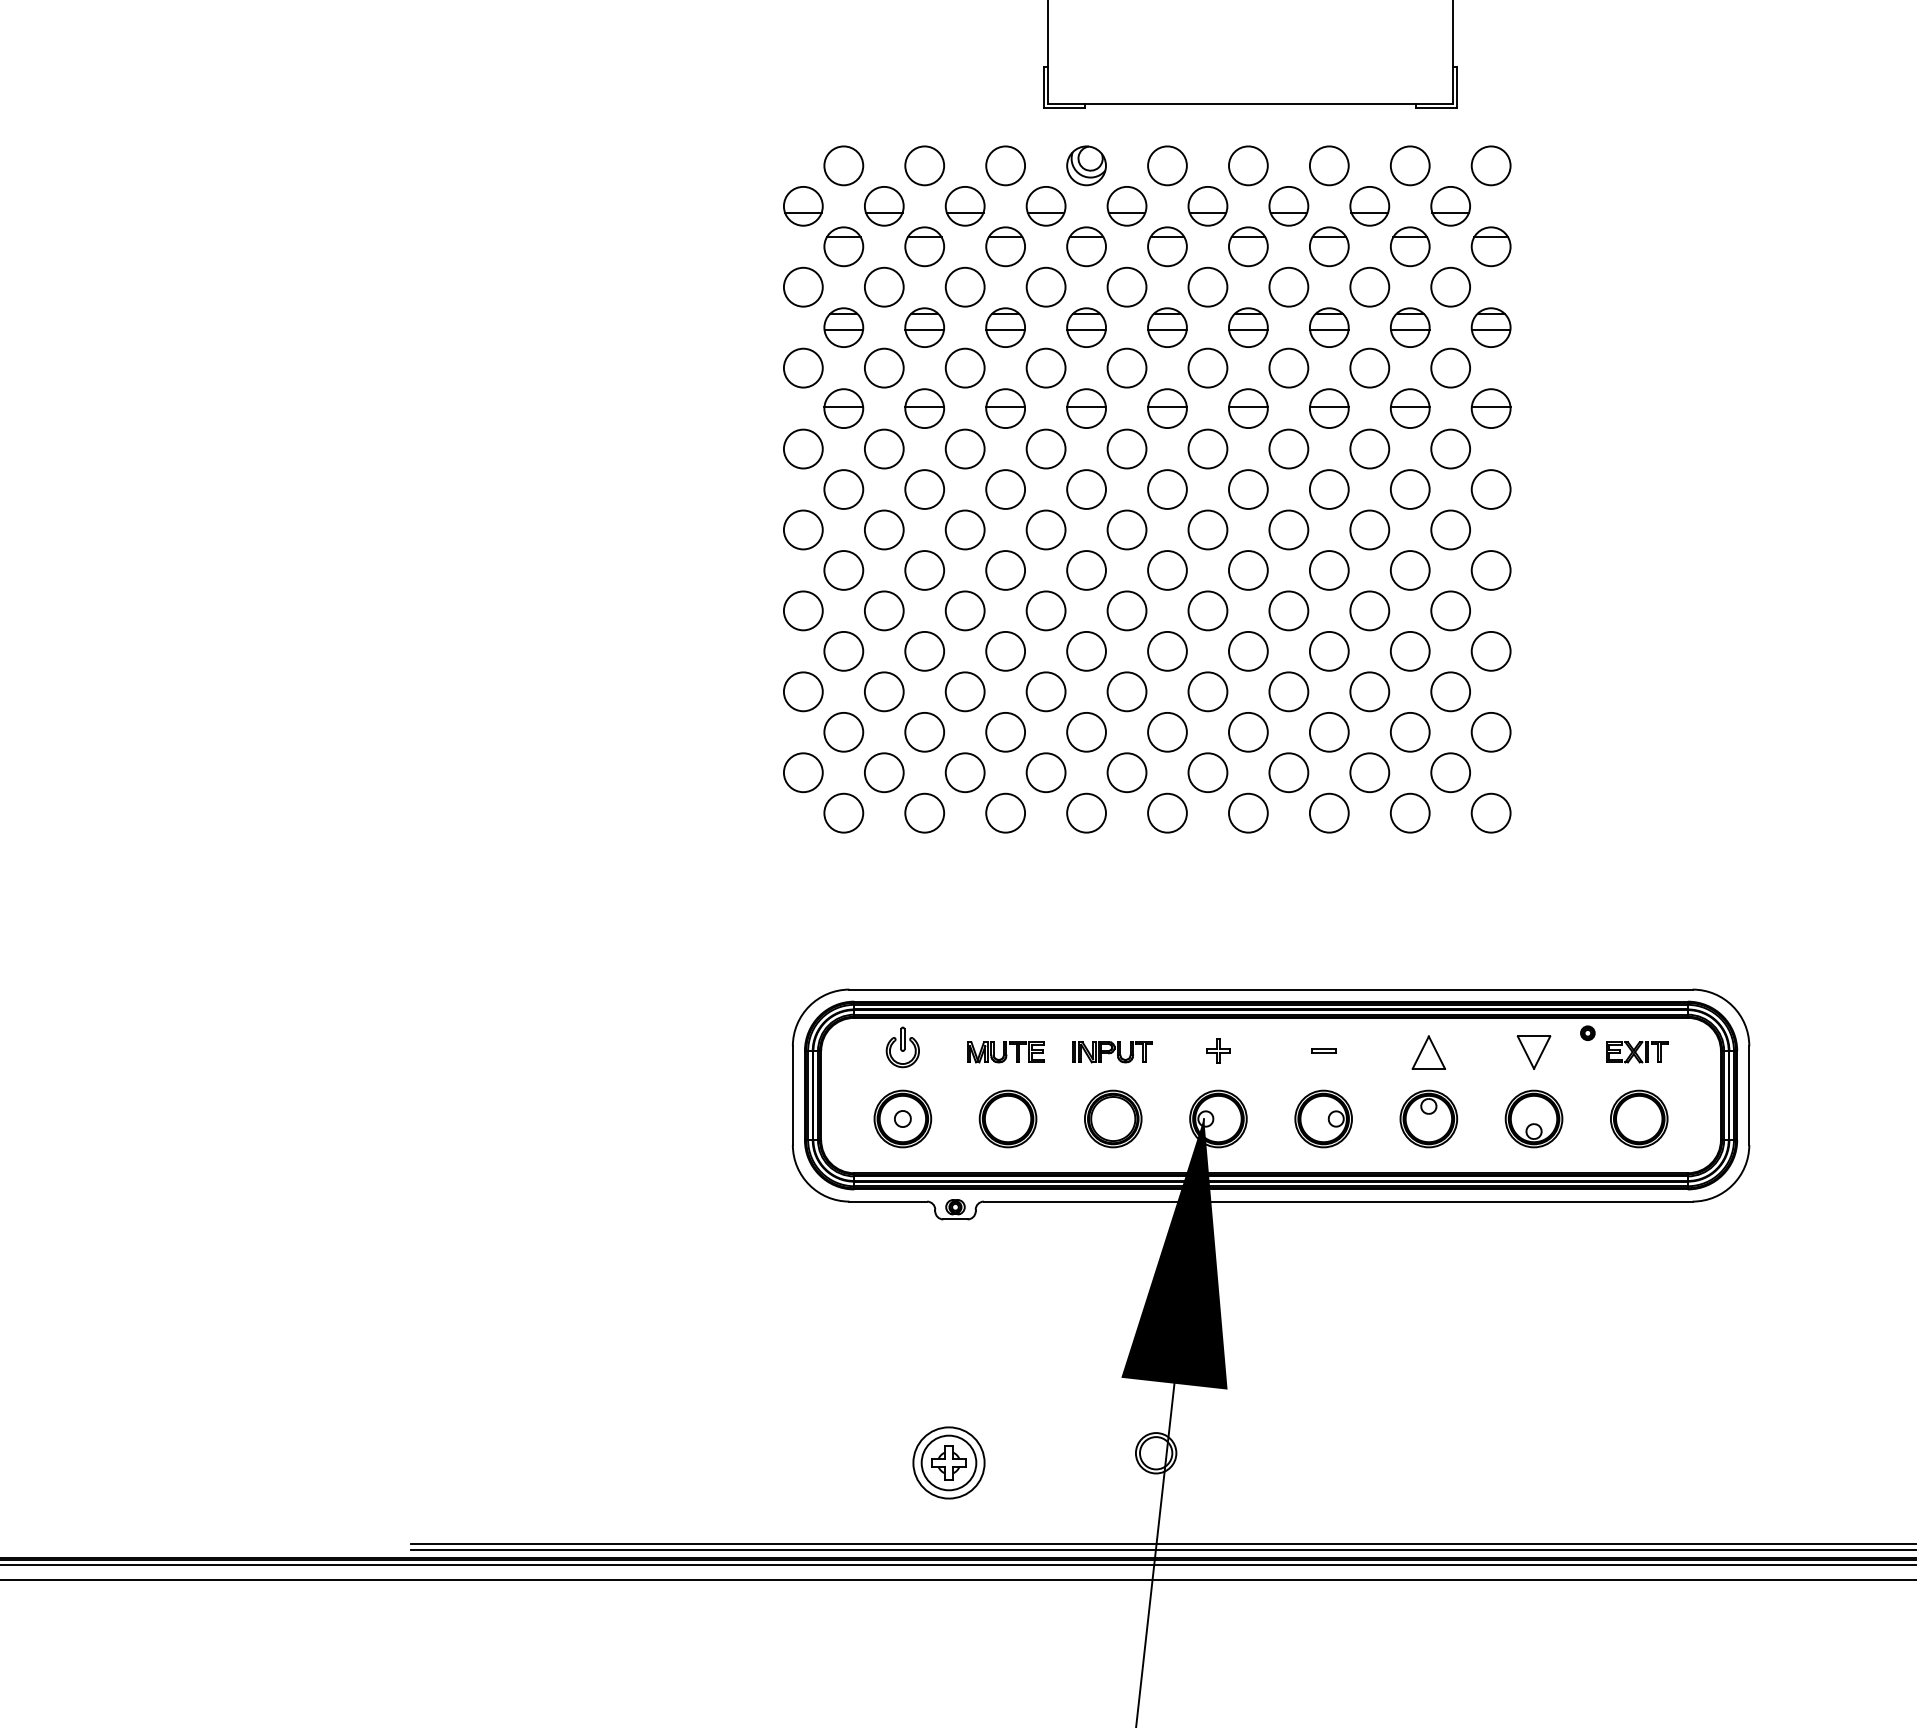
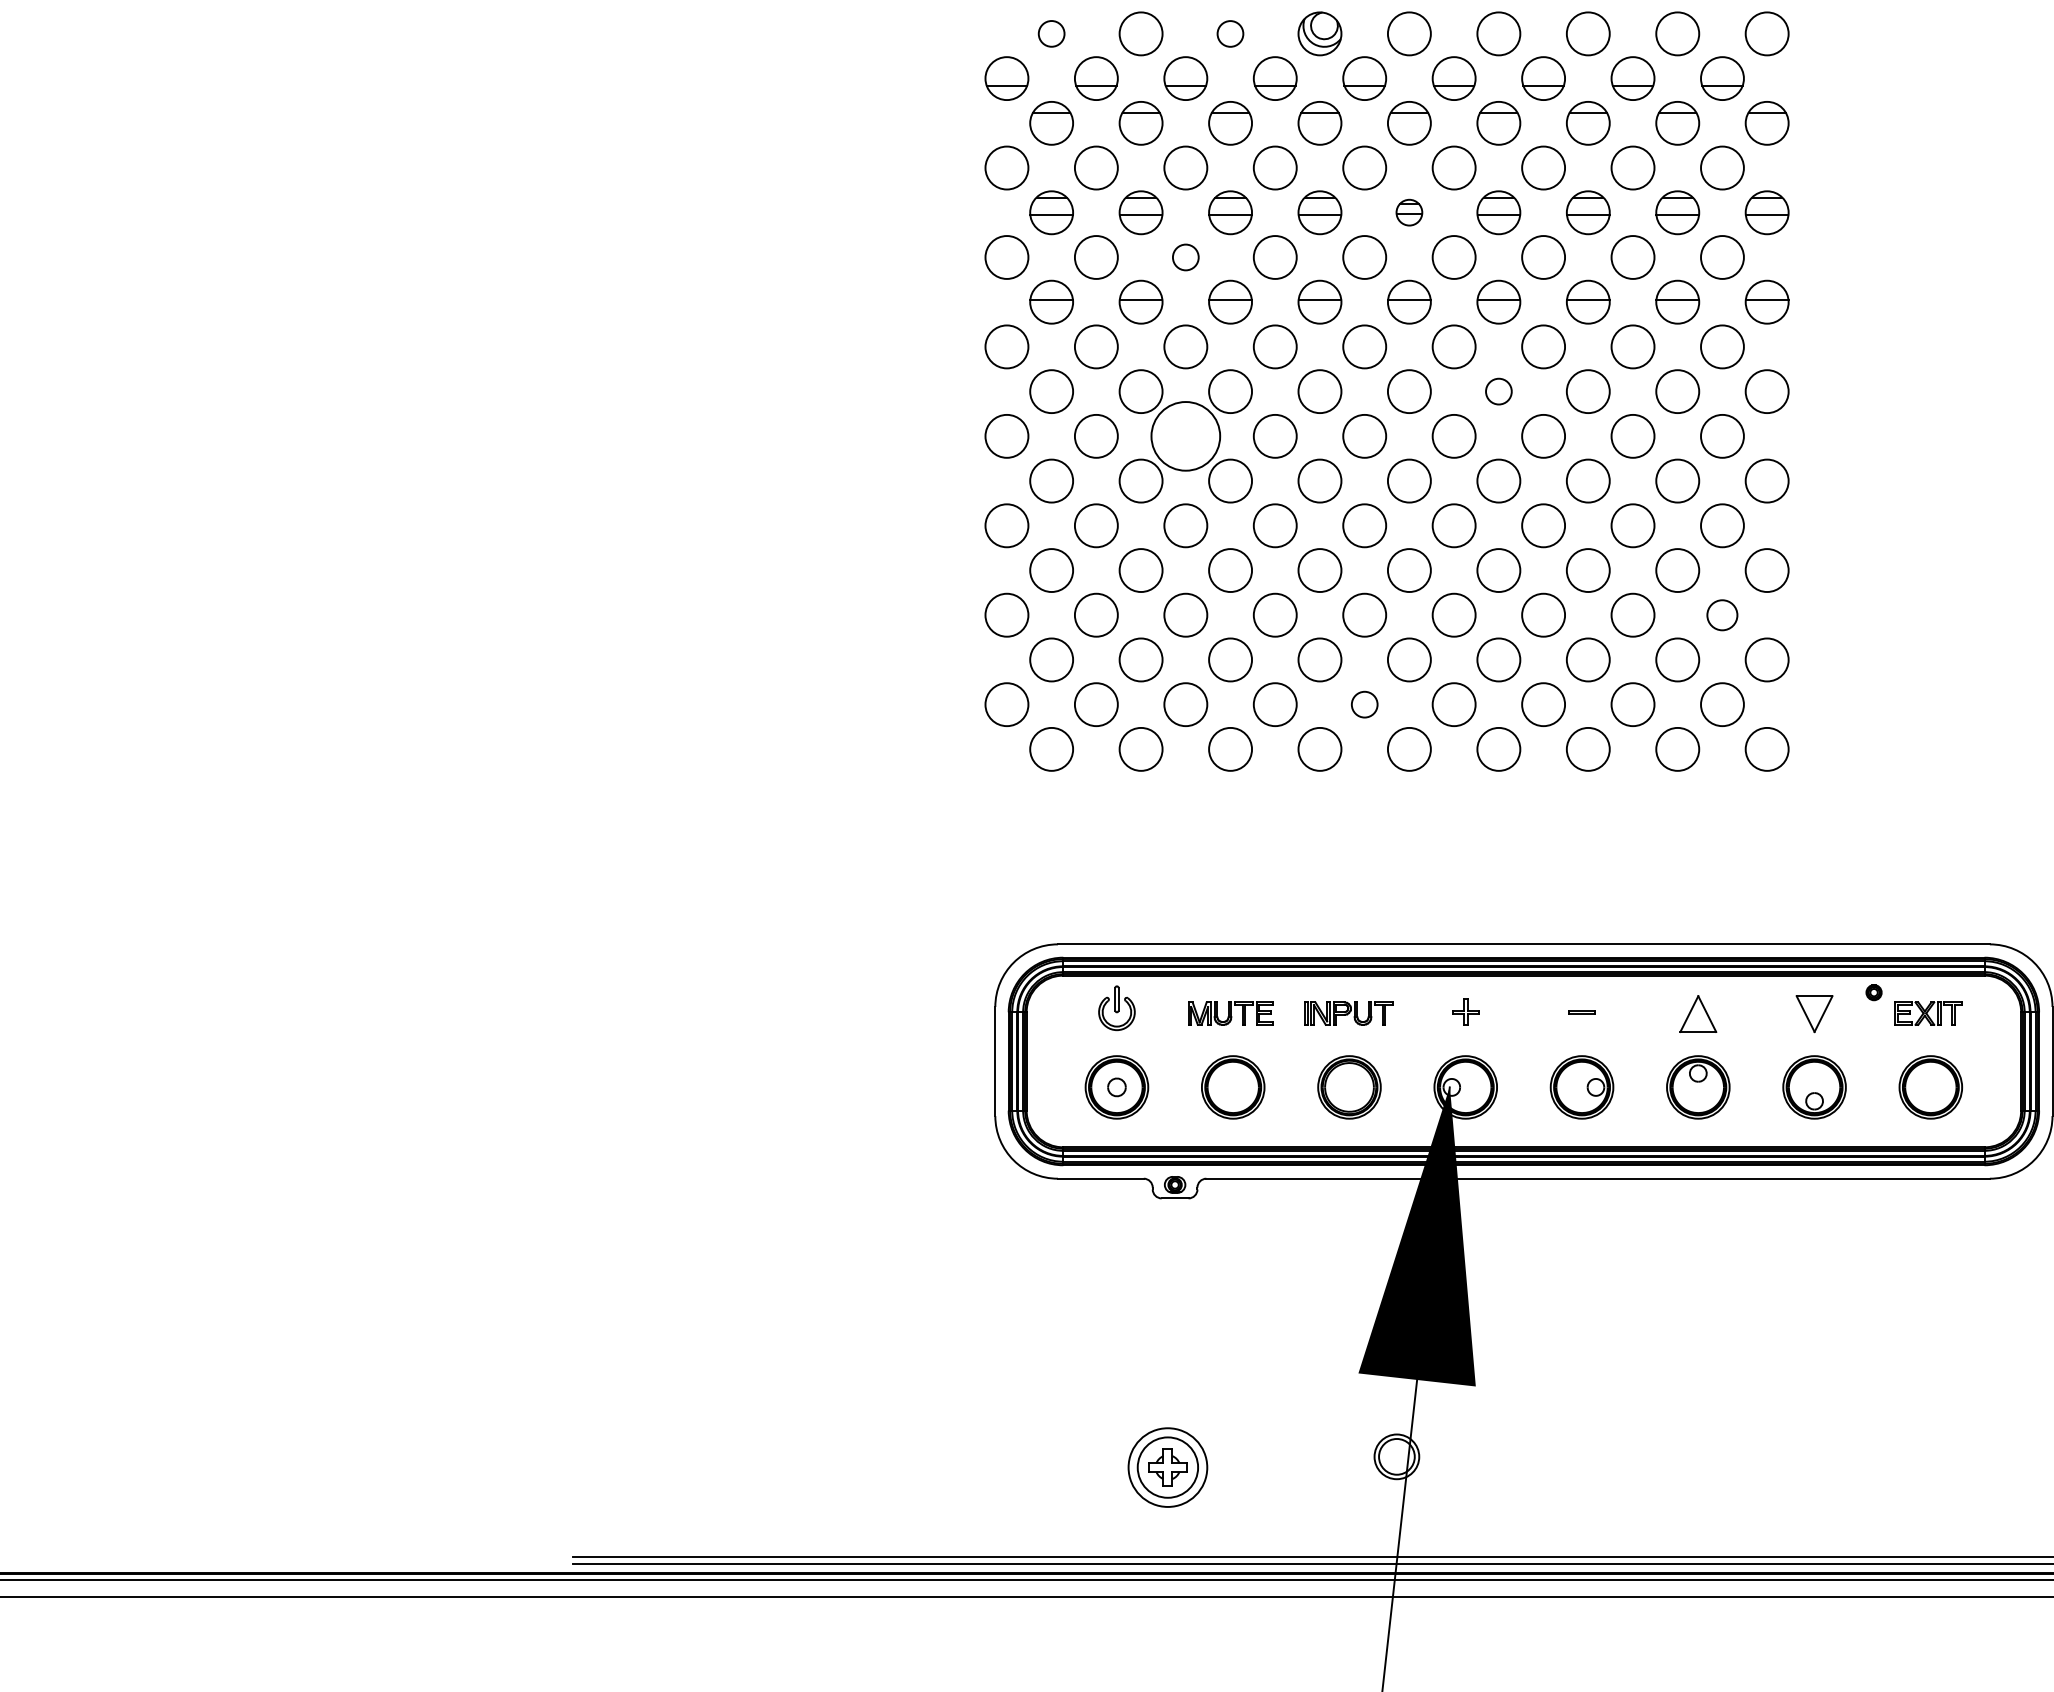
circle: (843, 165) -> (1051, 33), size x0.6
circle: (1005, 165) -> (1230, 33), size x0.6
part: (1167, 327) -> (1409, 212), size x0.6
circle: (964, 367) -> (1185, 256), size x0.6
circle: (1248, 489) -> (1498, 391), size x0.6
circle: (964, 529) -> (1185, 435), size x1.6
circle: (1450, 691) -> (1722, 614), size x0.7
circle: (1126, 772) -> (1364, 704), size x0.6

